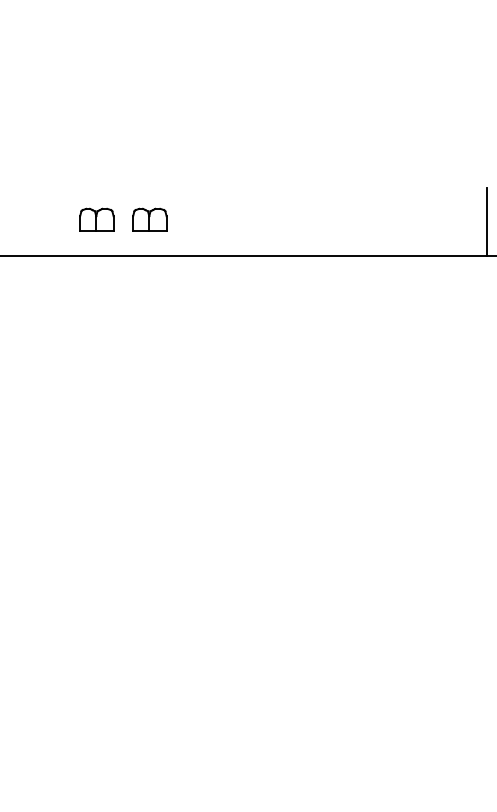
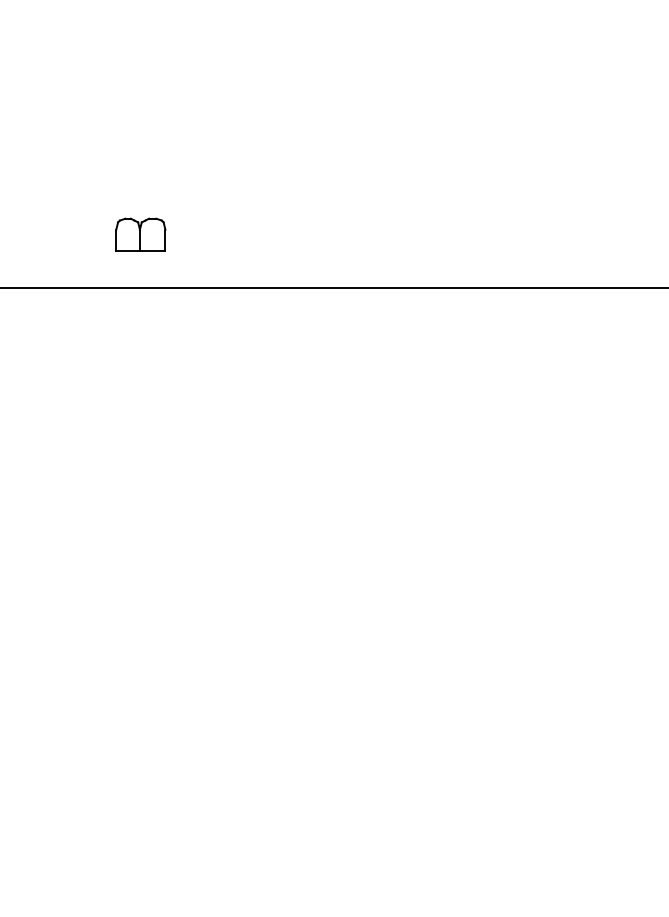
part: (149, 219) -> (218, 234), removed

